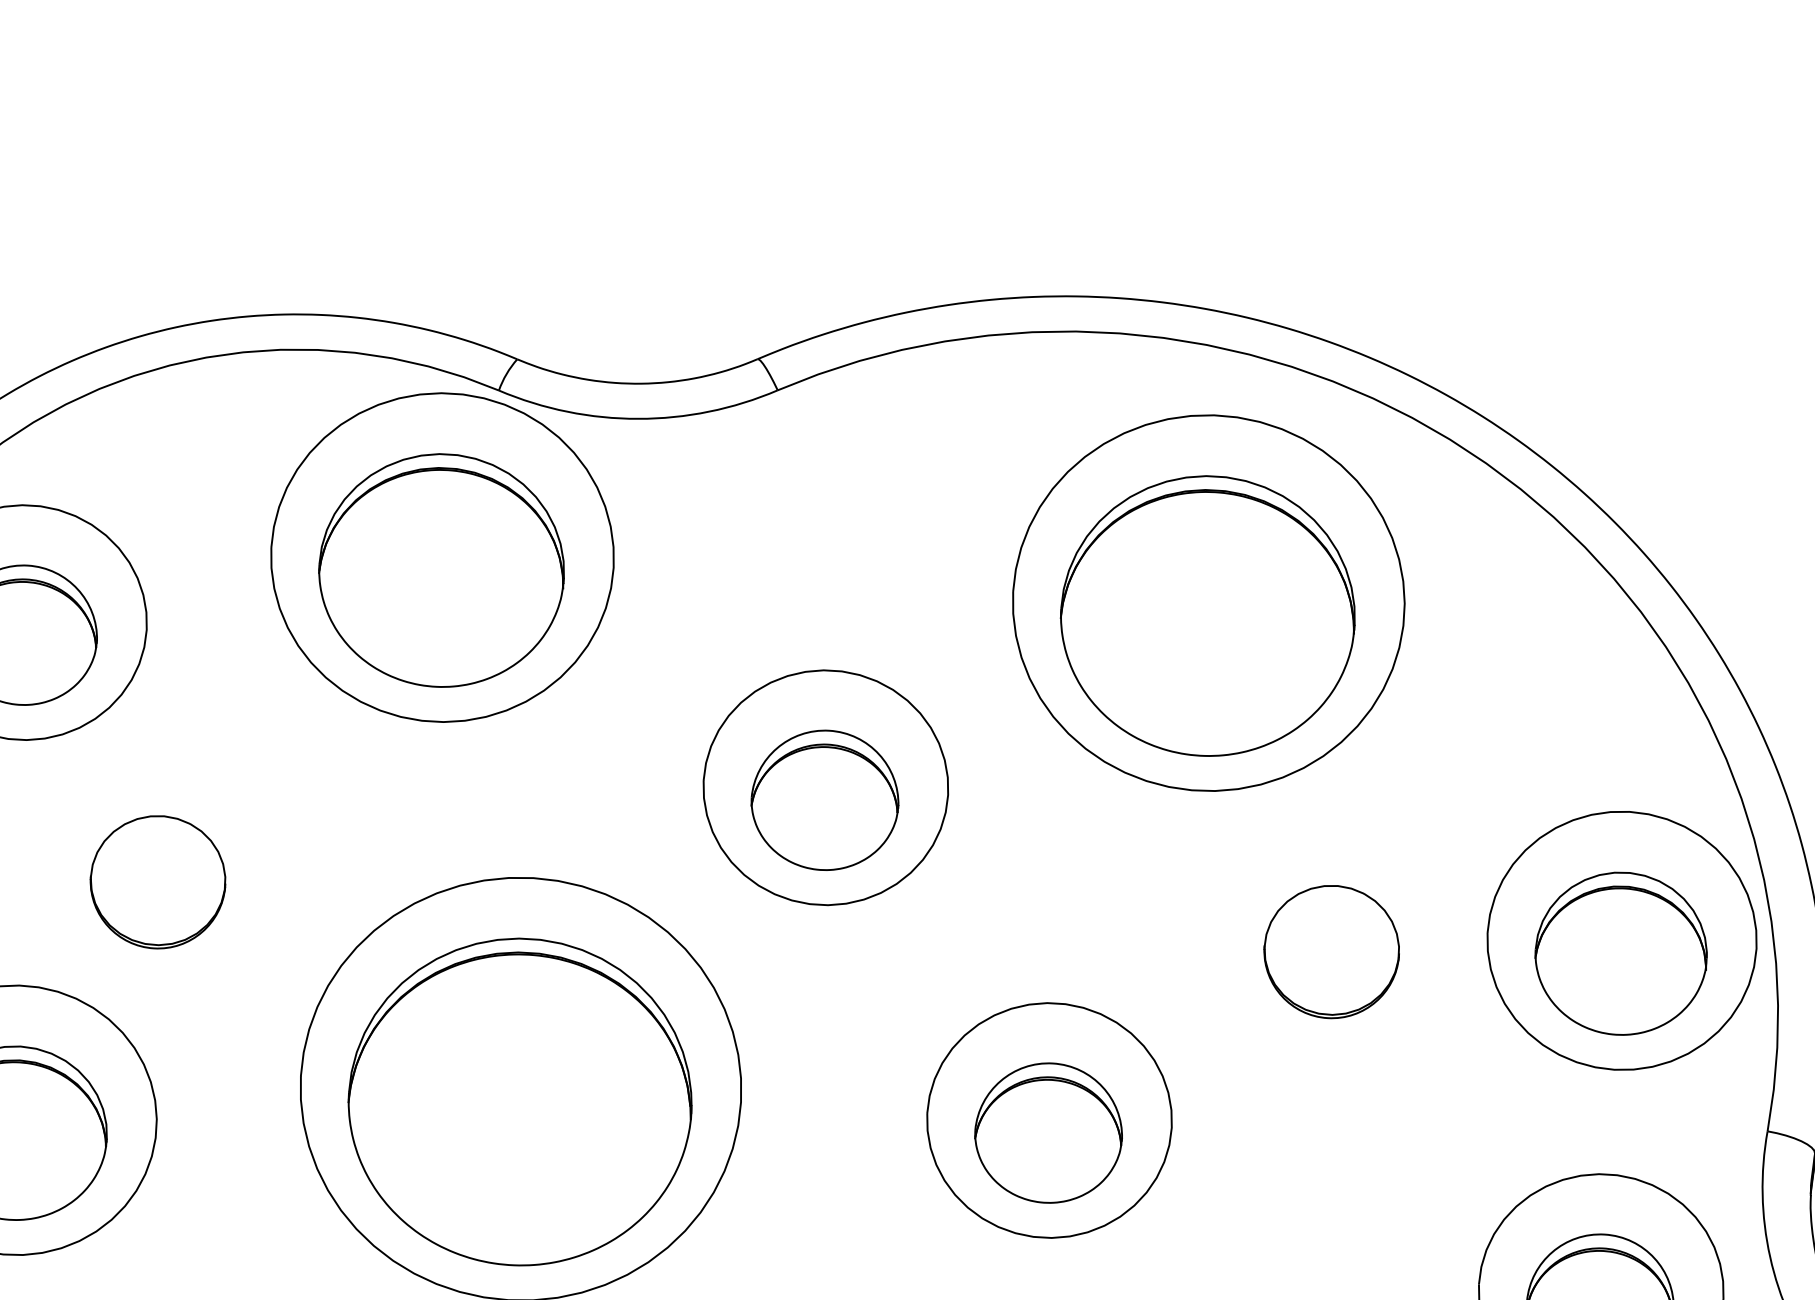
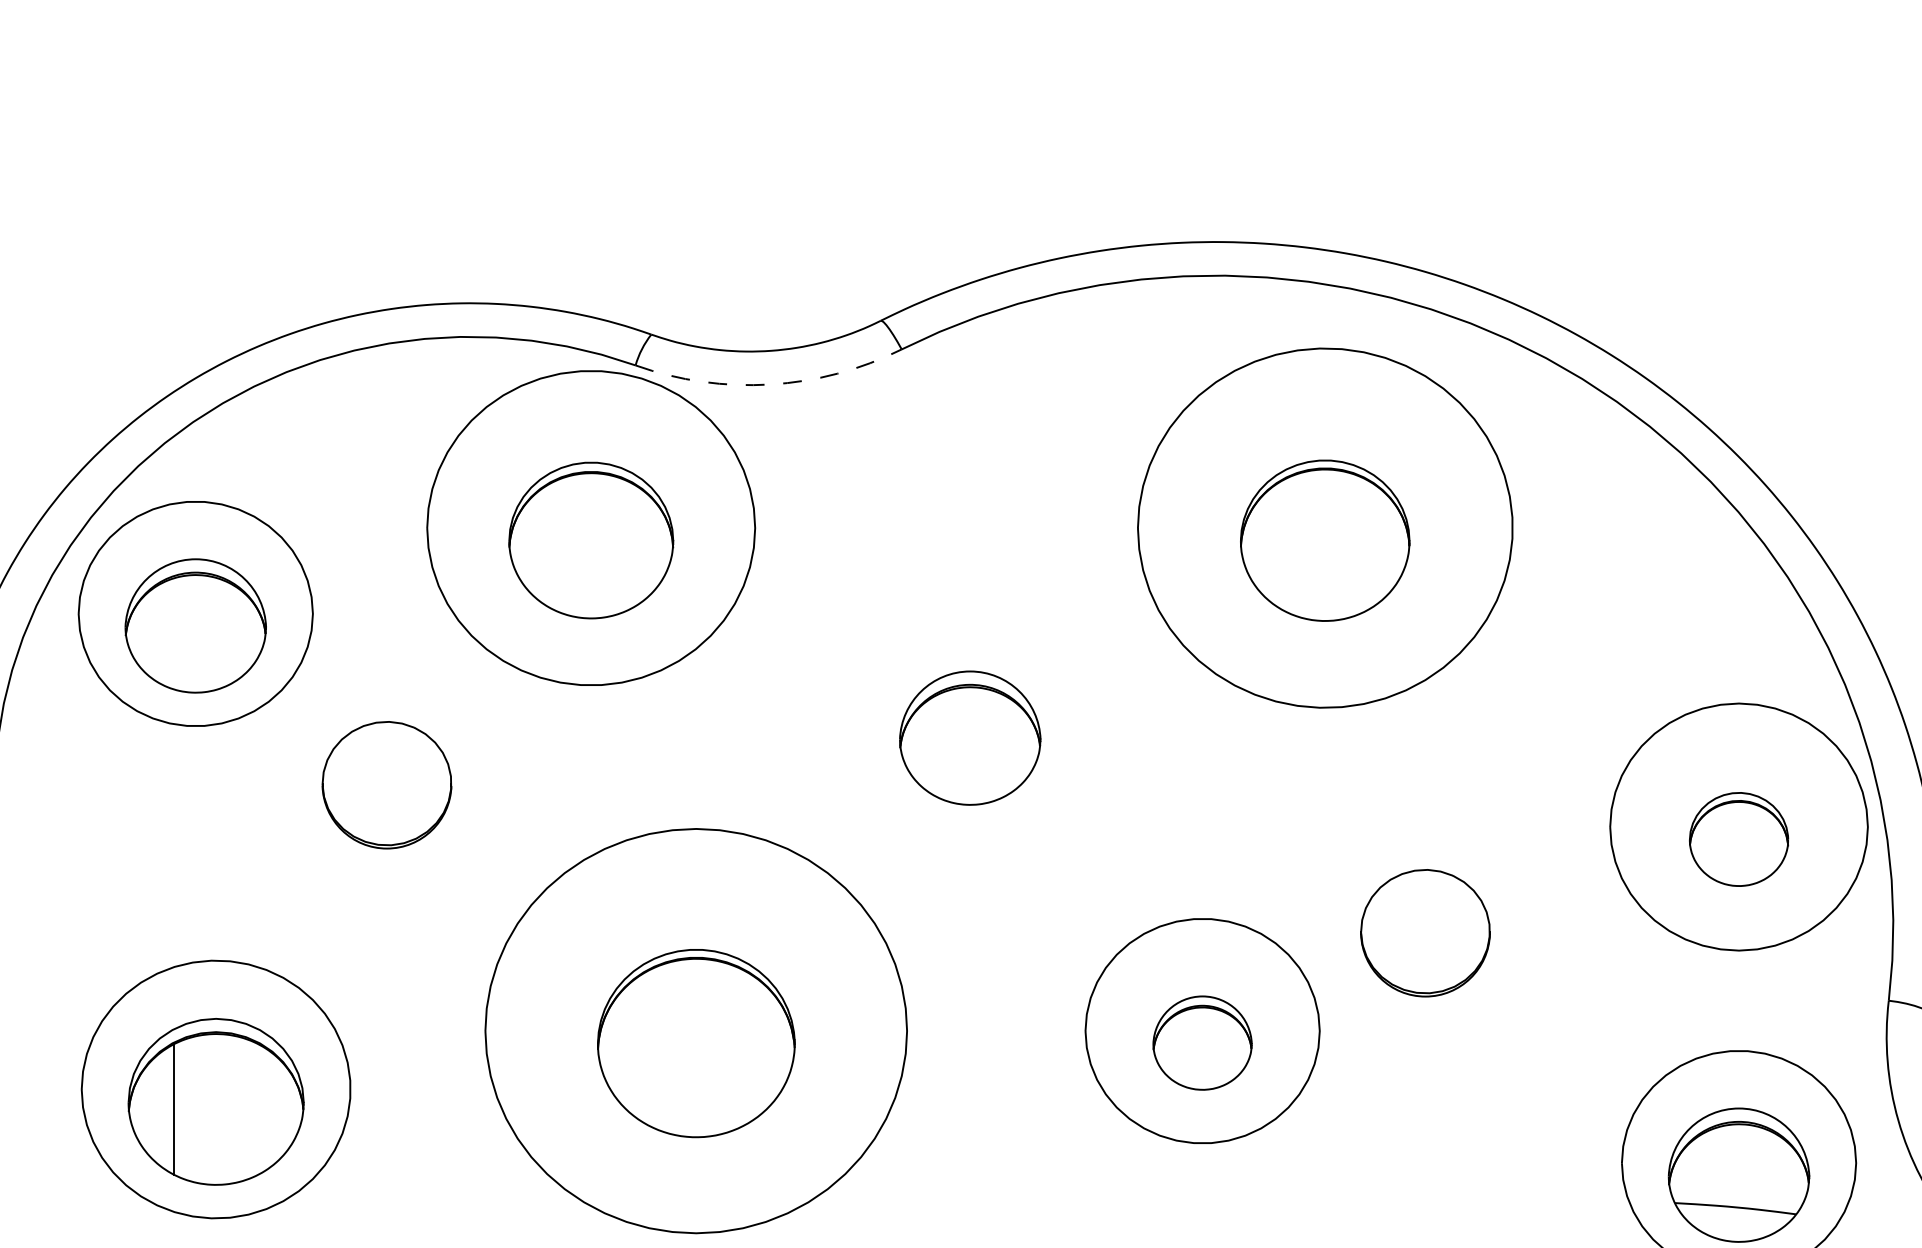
arc: (638, 418) -> (770, 384), solid -> dashed
part: (442, 570) -> (591, 540), size x0.7
part: (1207, 615) -> (1324, 540), size x0.6
part: (826, 787) -> (970, 725), removed
part: (157, 882) -> (386, 785), moved
part: (1331, 952) -> (1425, 933), moved
part: (1620, 953) -> (1738, 839), size x0.6
part: (520, 1102) -> (696, 1043), size x0.6
part: (1048, 1132) -> (1202, 1042), size x0.7

